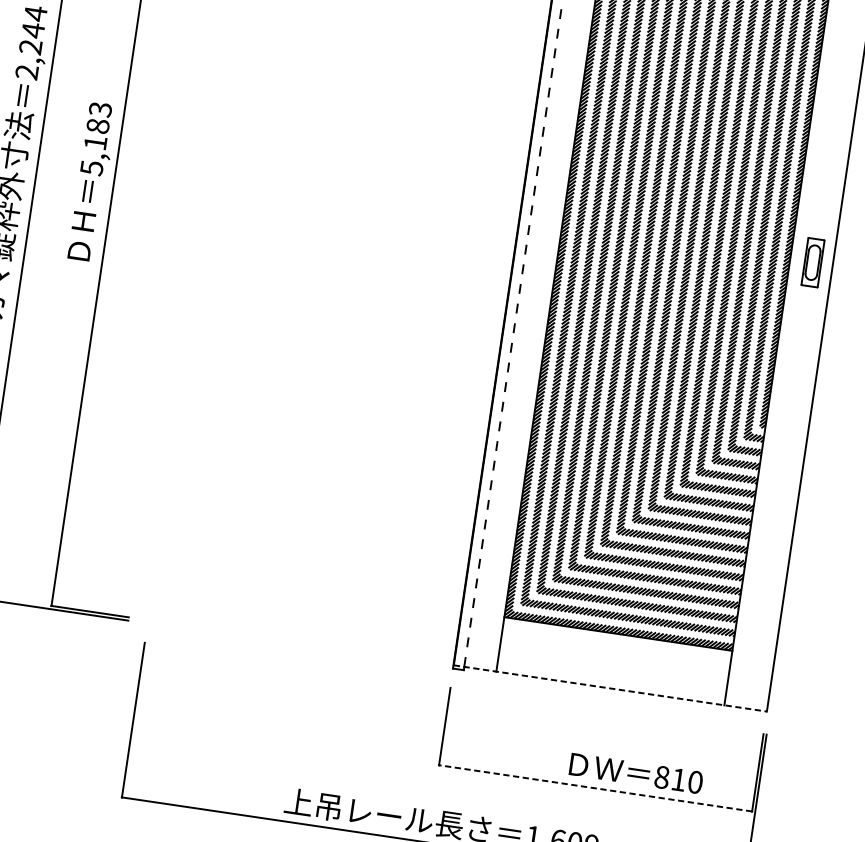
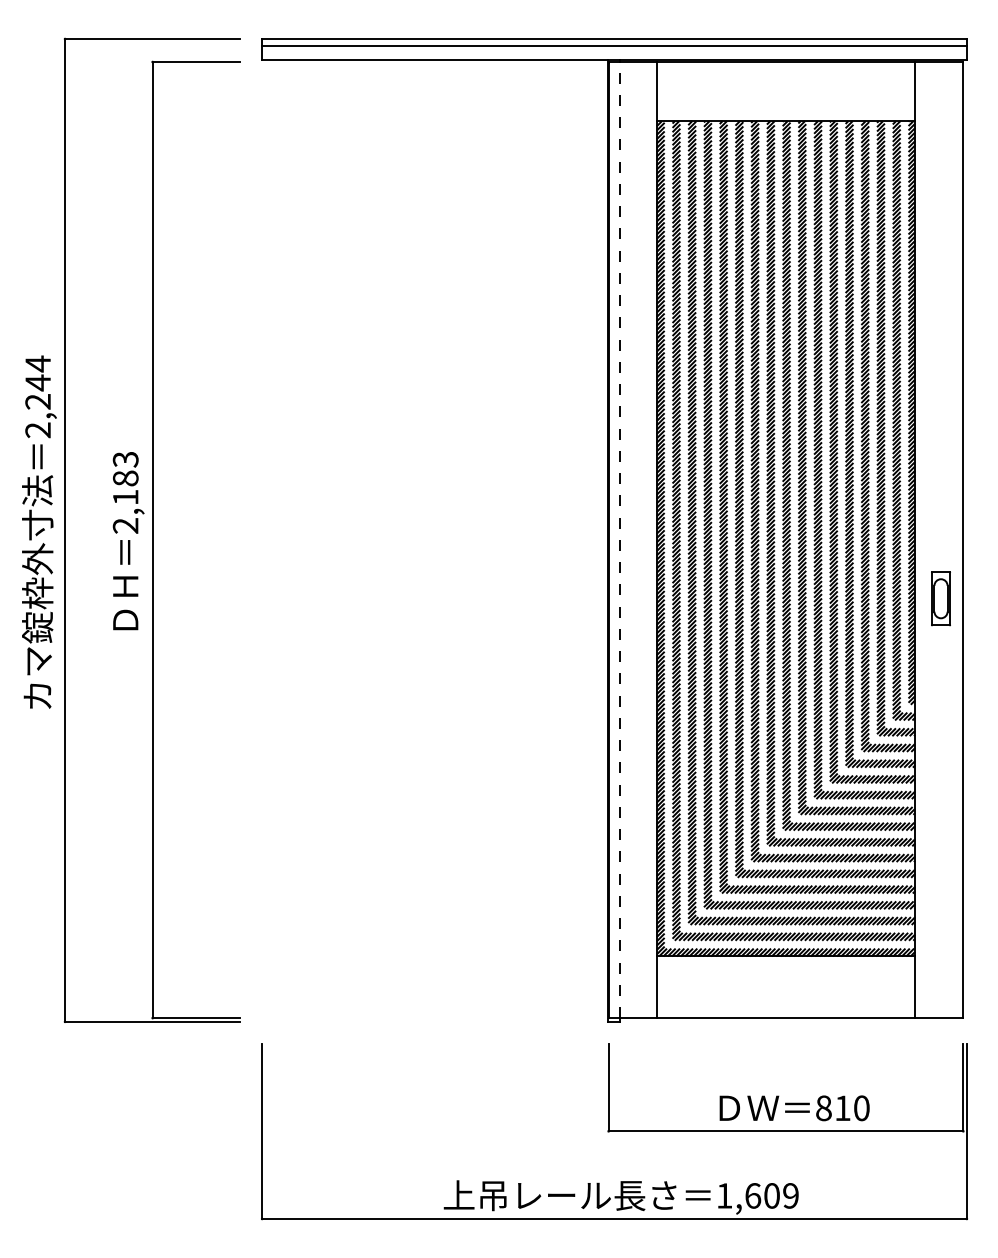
text: (91, 168) -> (125, 526), 5,183 -> 2,183
part: (812, 262) -> (940, 598), moved
line: (610, 688) -> (786, 1018), dashed -> solid
text: (636, 773) -> (794, 1108), moved
line: (595, 788) -> (785, 1131), dashed -> solid

